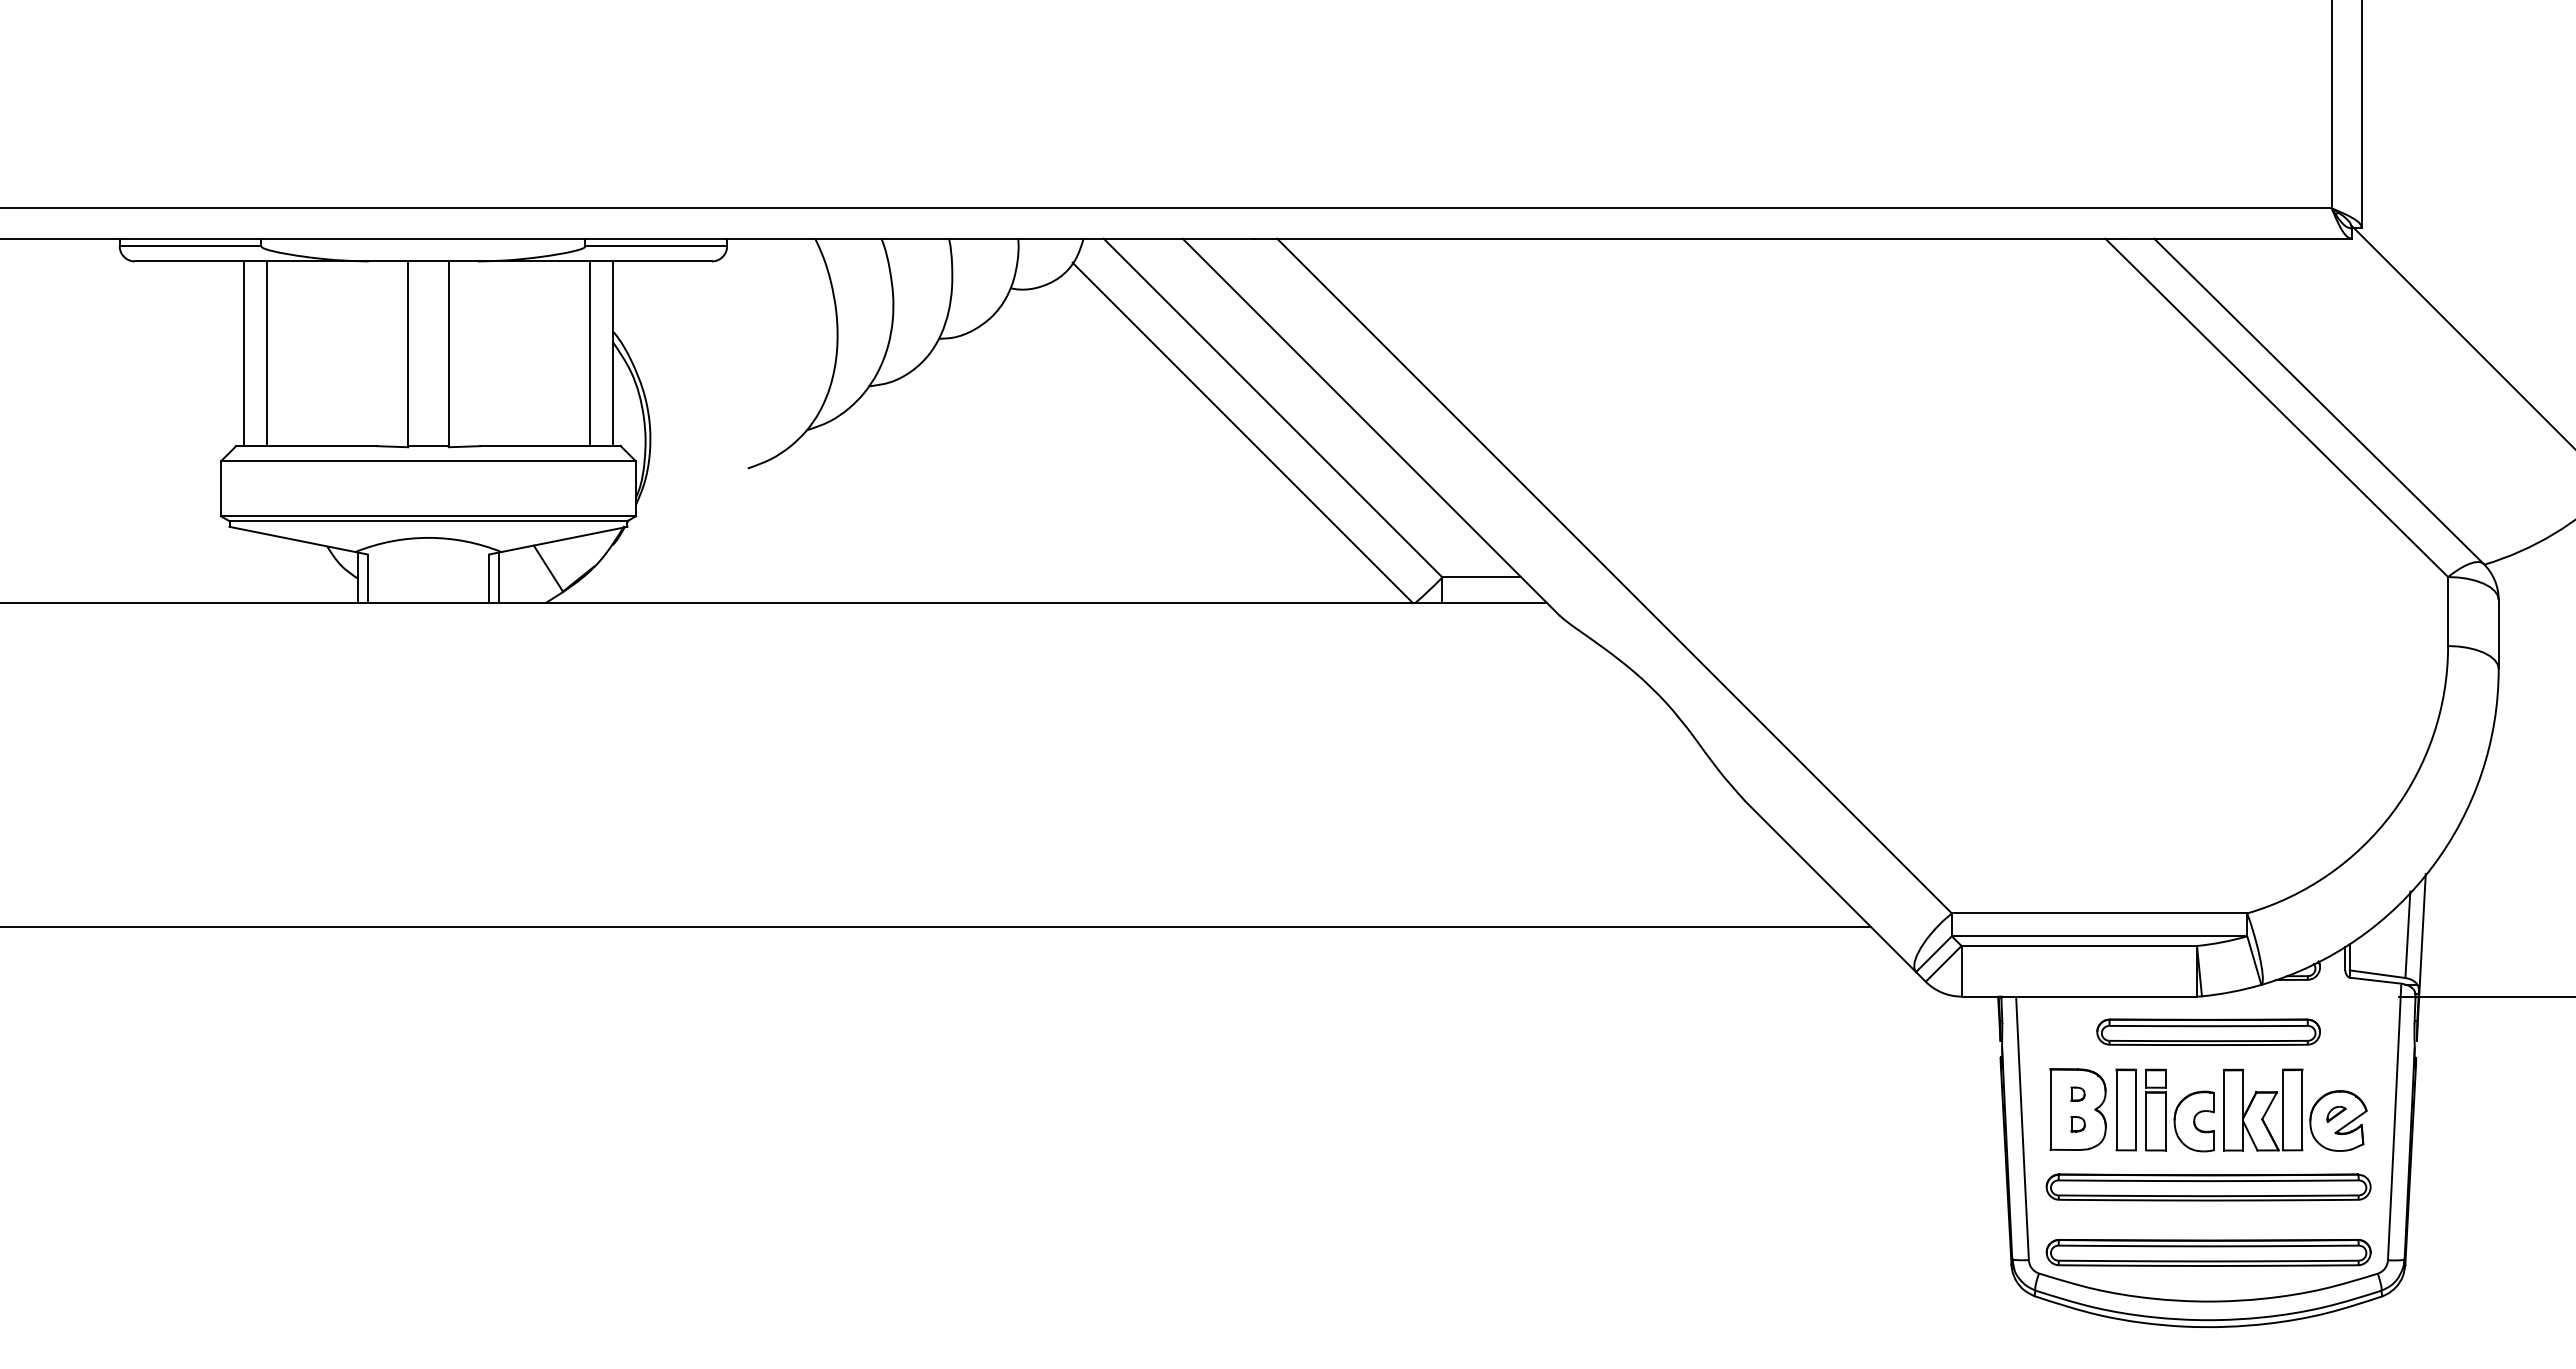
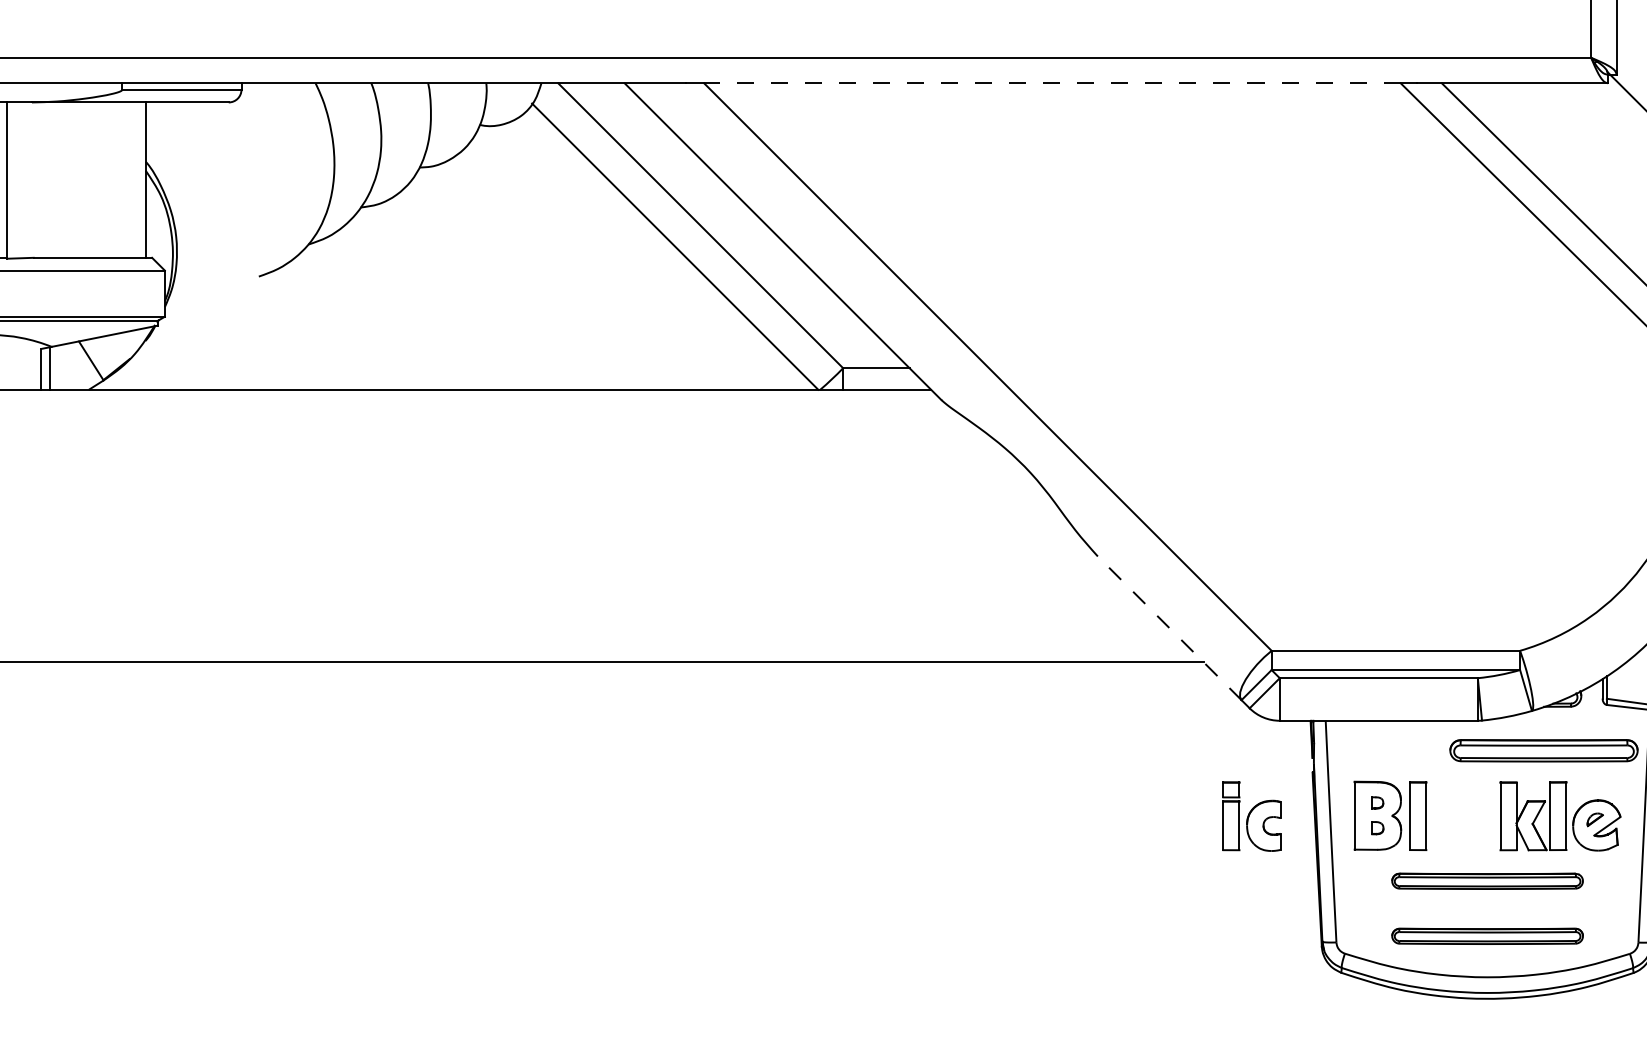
line: (1690, 238) -> (1051, 83), solid -> dashed
line: (590, 353) -> (126, 179), removed
line: (1830, 886) -> (1169, 628), solid -> dashed
part: (2208, 1031) -> (1543, 750), moved
part: (2179, 1110) -> (1251, 816), moved
part: (2208, 1187) -> (1487, 881), size x0.7
part: (2208, 1252) -> (1487, 936), size x0.7

